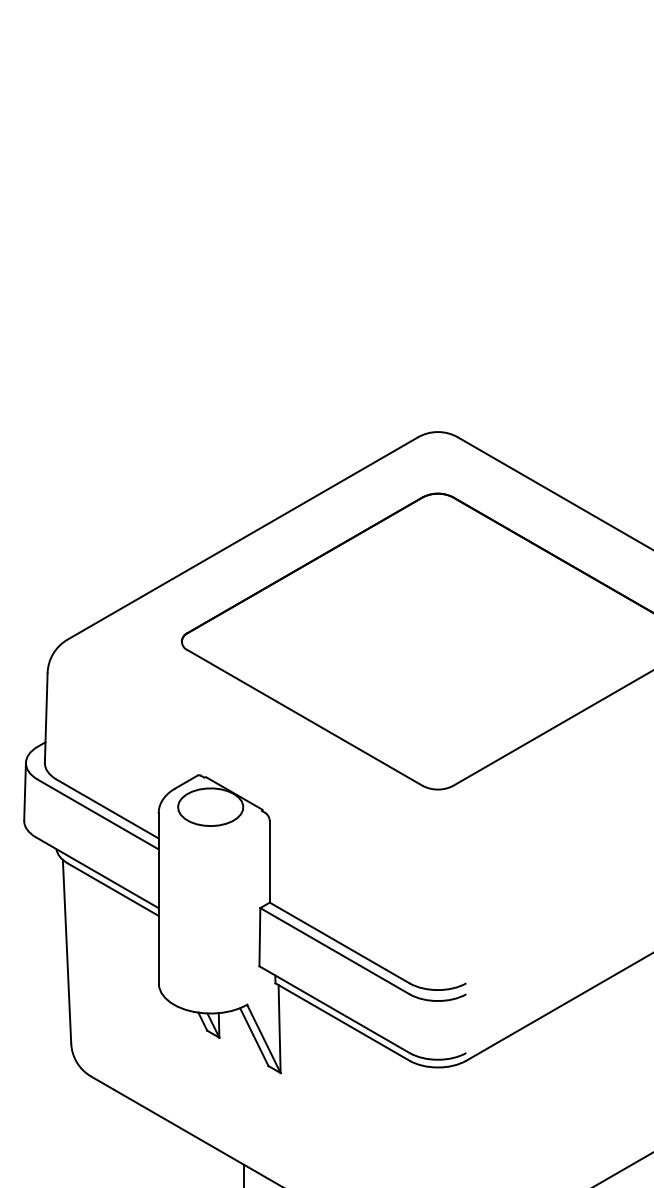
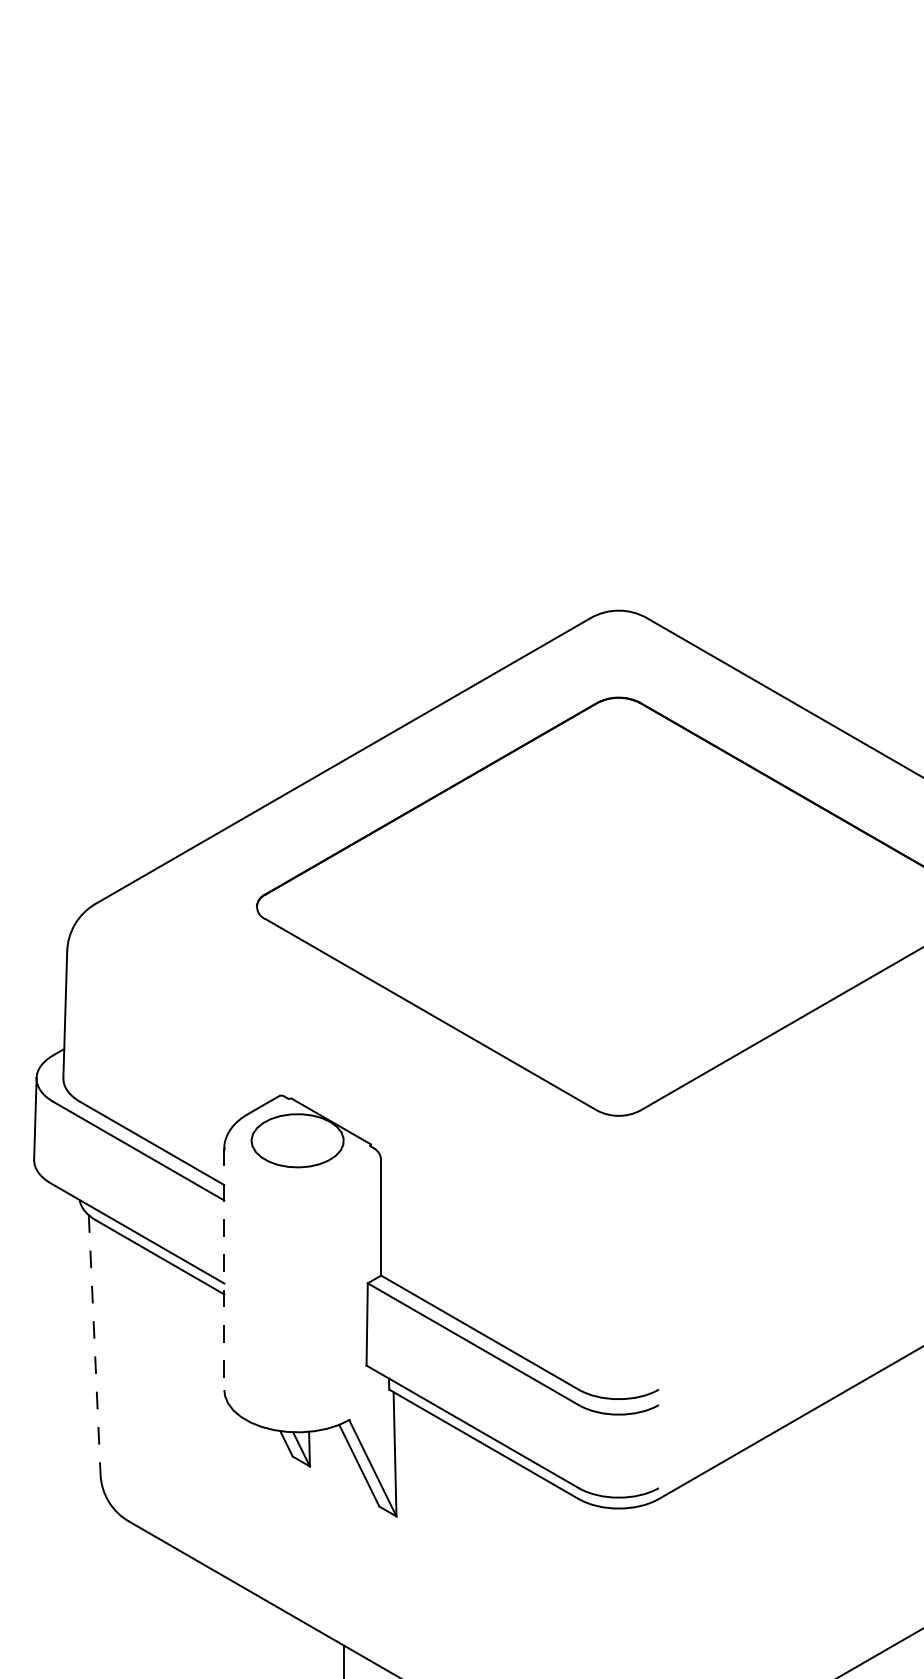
line: (158, 898) -> (224, 1269), solid -> dashed
line: (66, 952) -> (94, 1345), solid -> dashed

